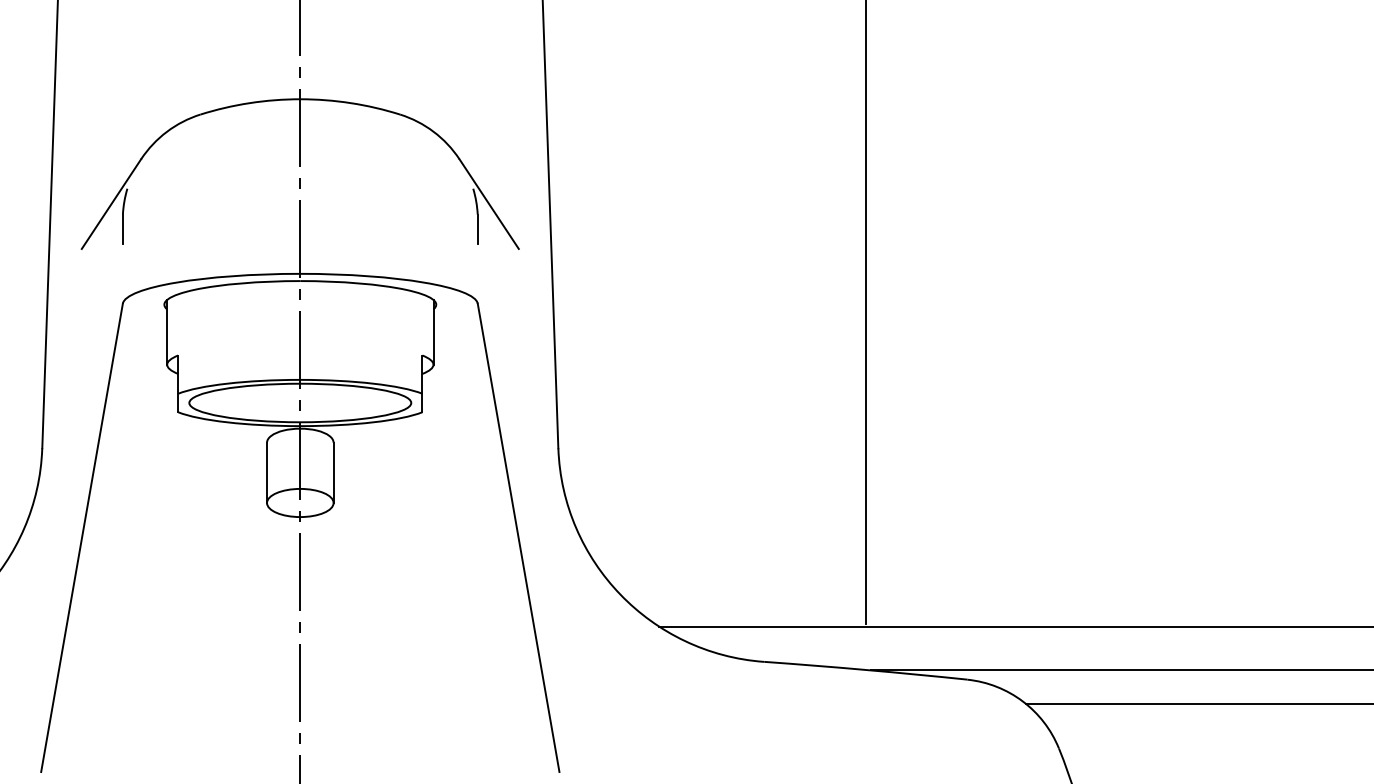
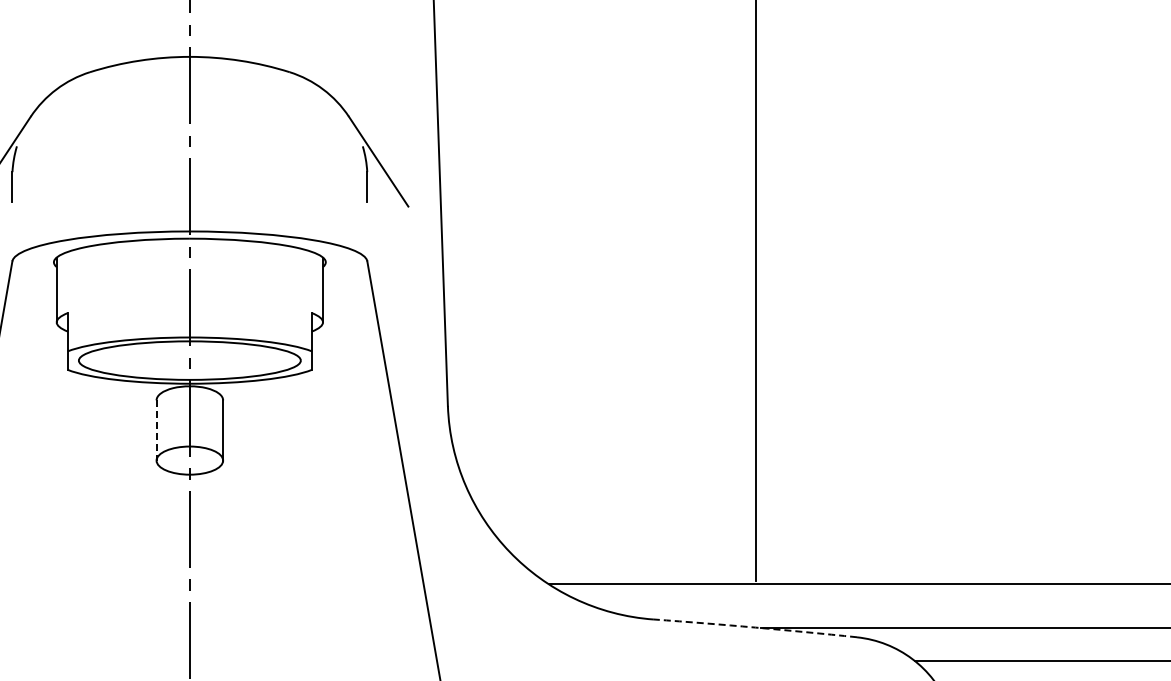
line: (267, 473) -> (157, 431), solid -> dashed
arc: (865, 669) -> (755, 627), solid -> dashed

